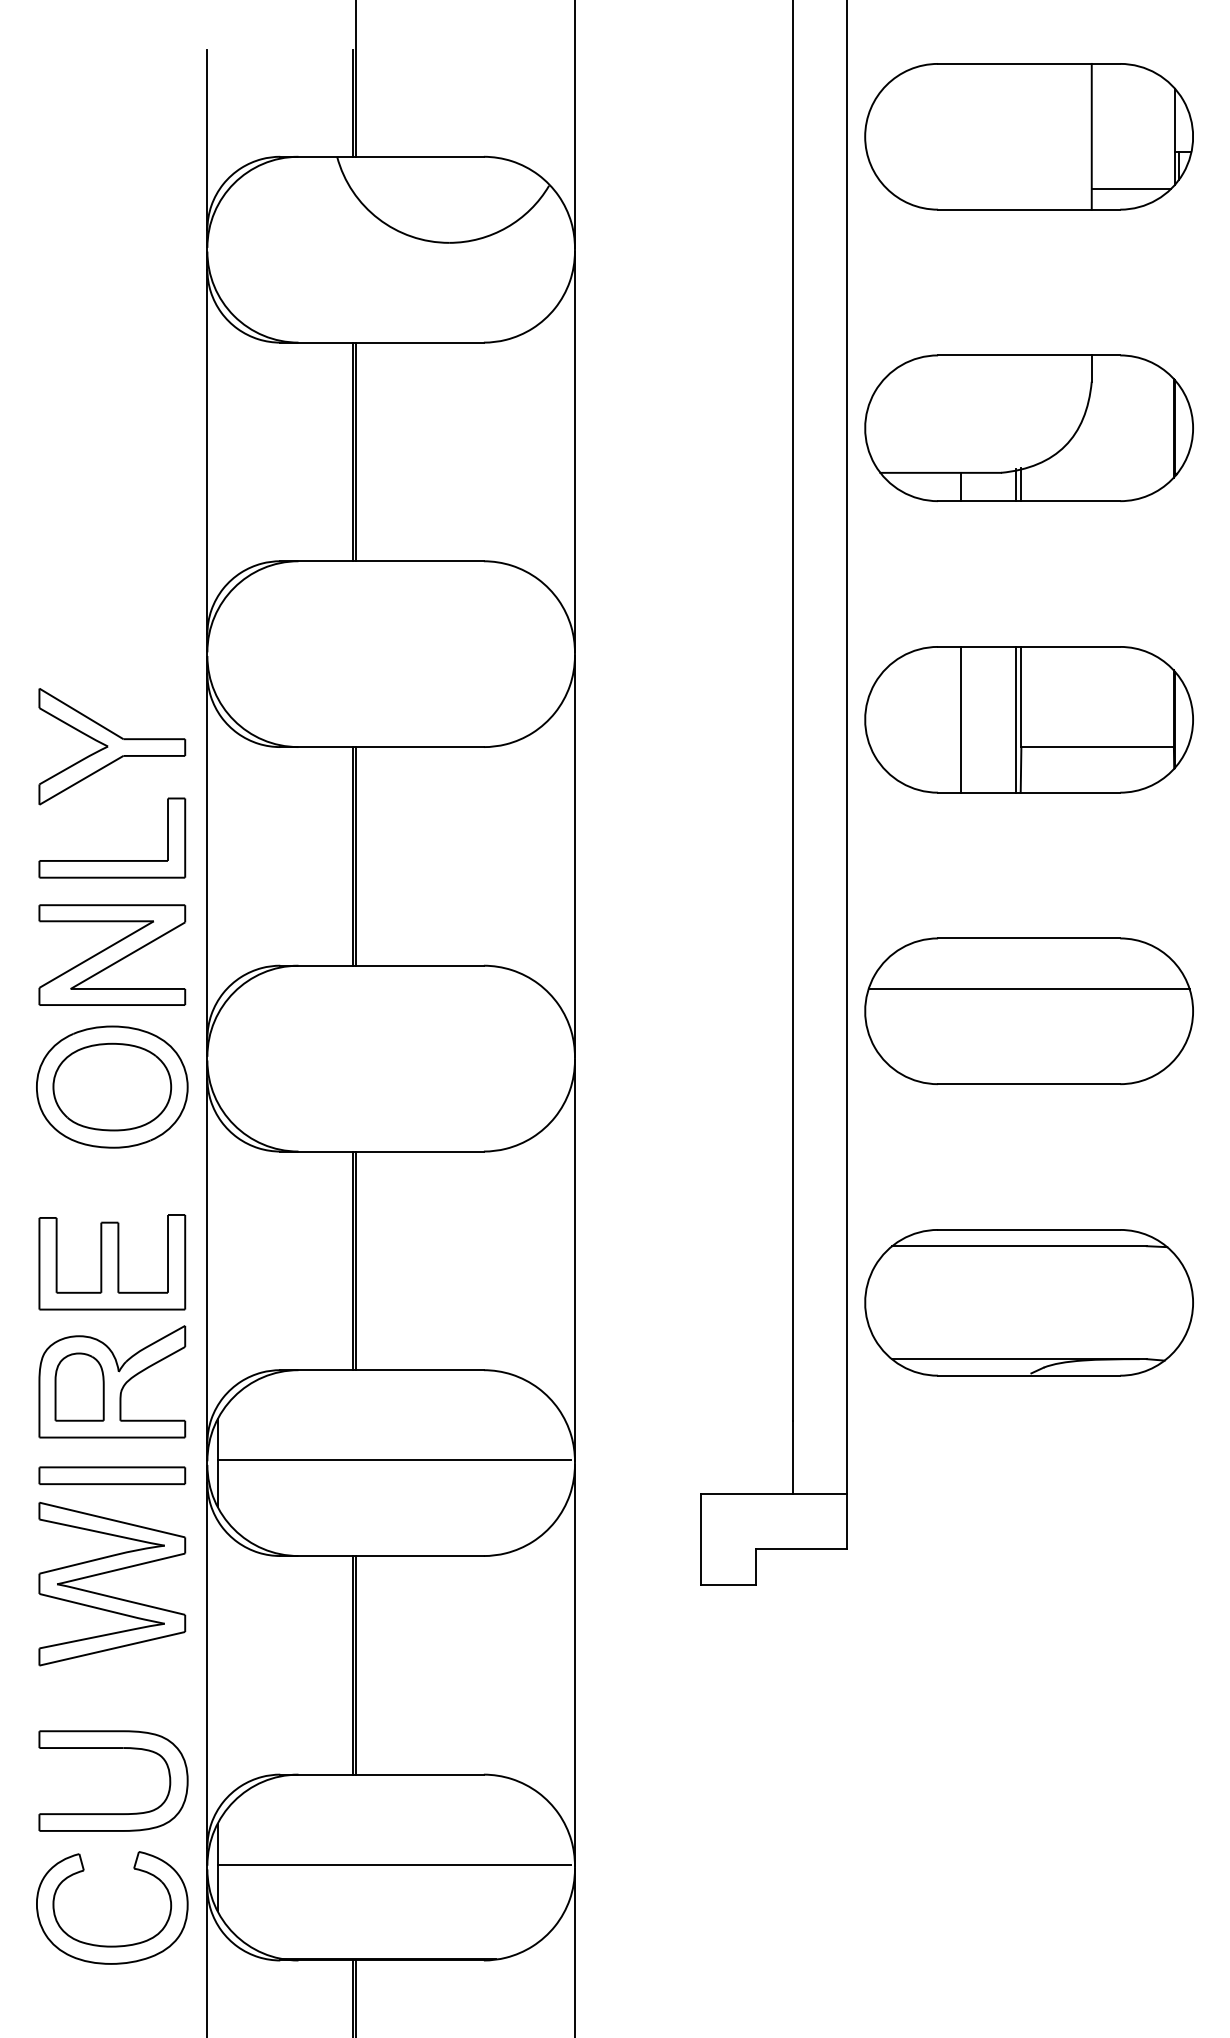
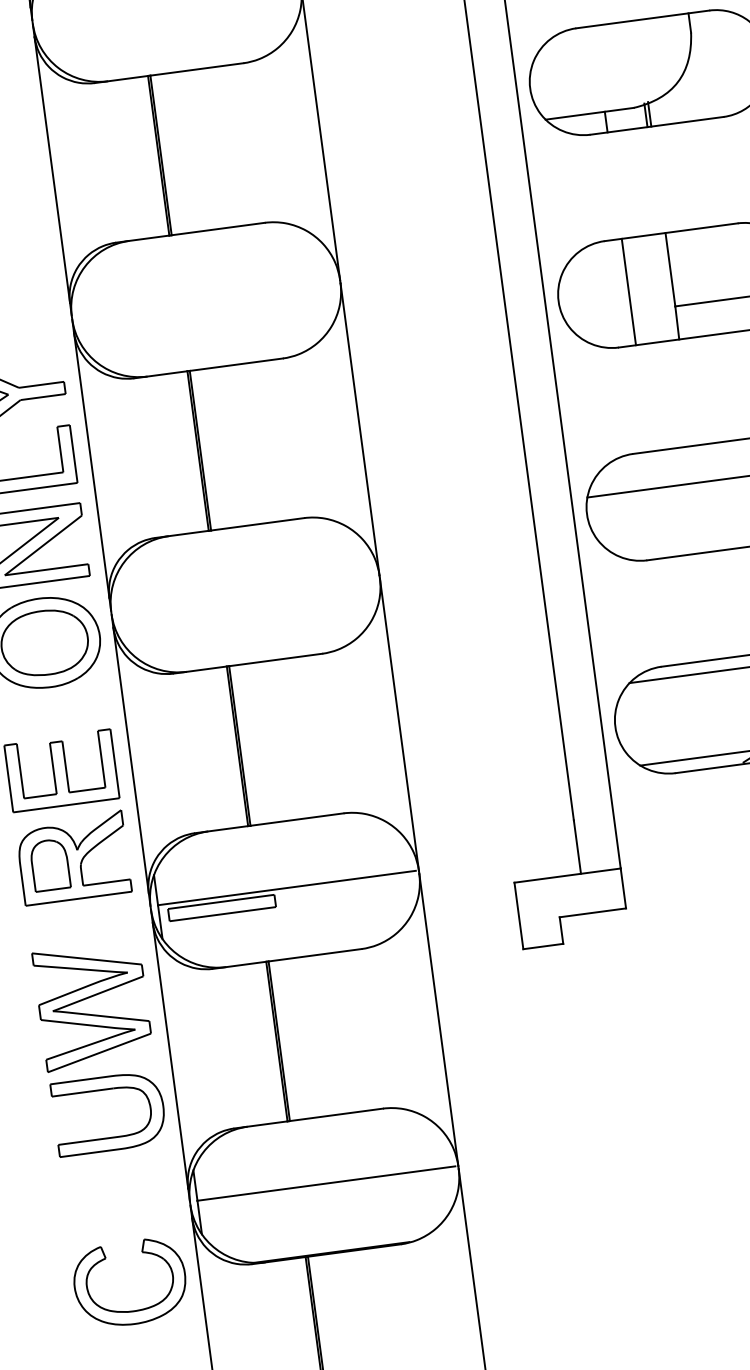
line: (1016, 719) -> (669, 286), removed
part: (112, 1475) -> (222, 907), moved
part: (113, 1748) -> (106, 1089), moved
part: (112, 1945) -> (133, 1310), moved

